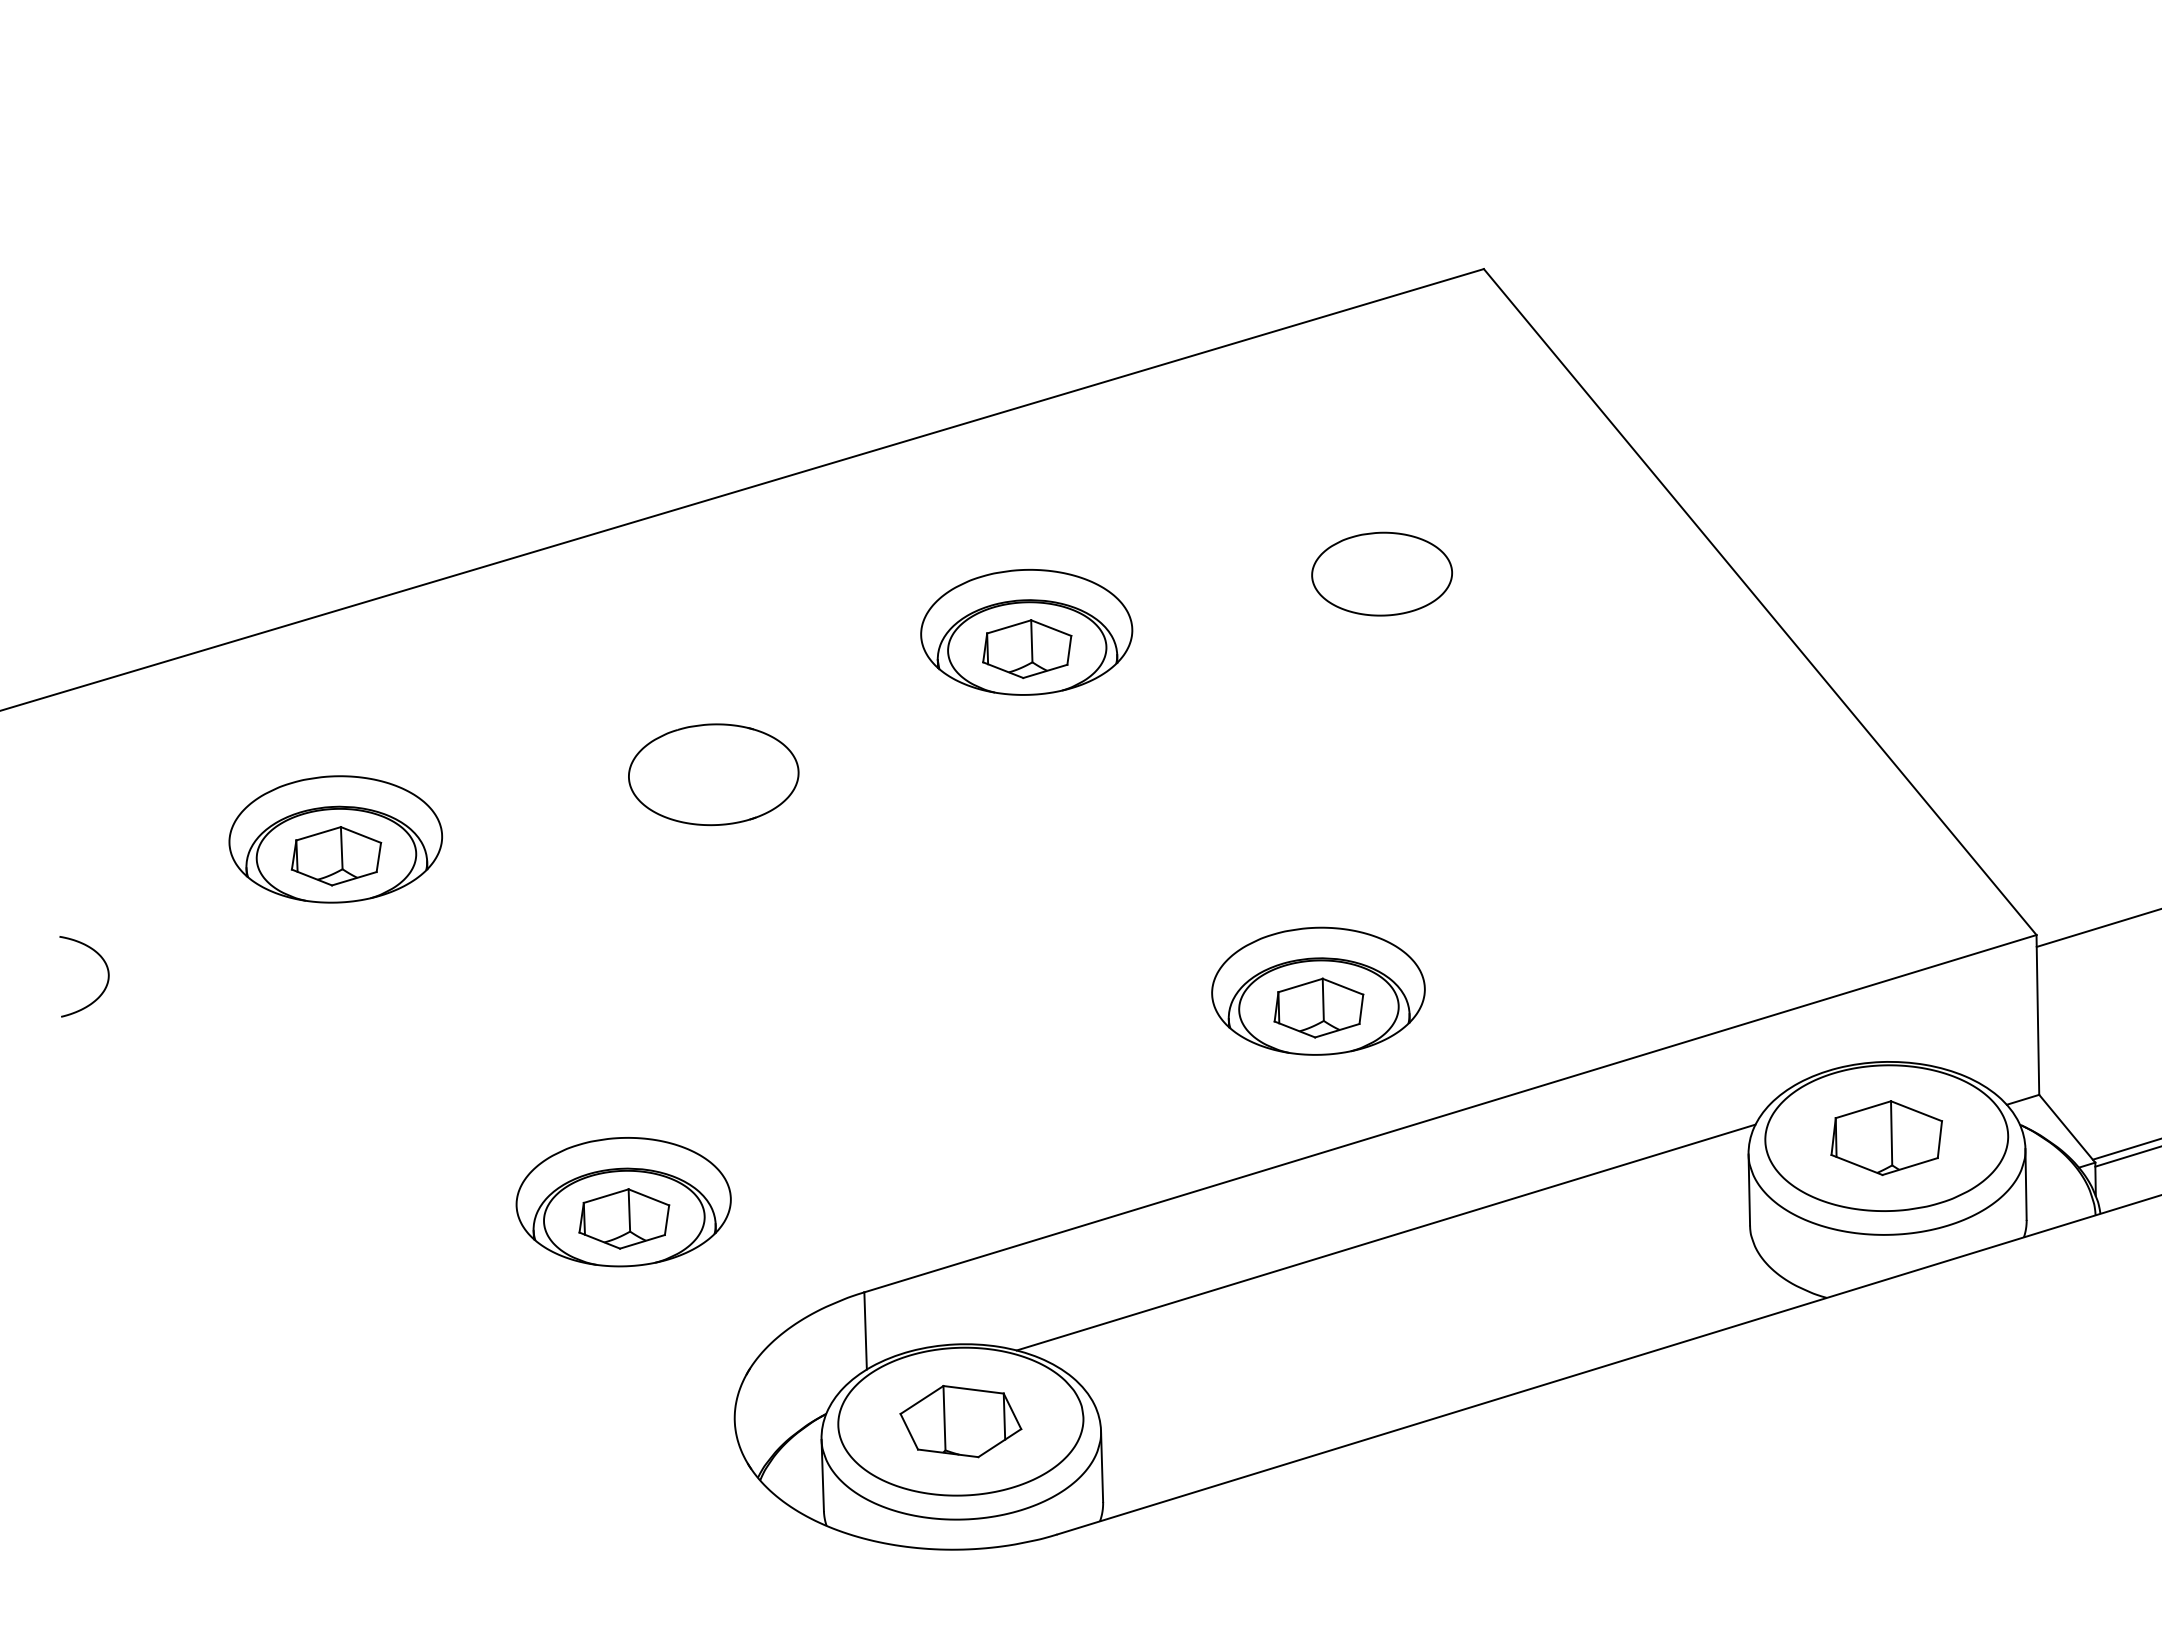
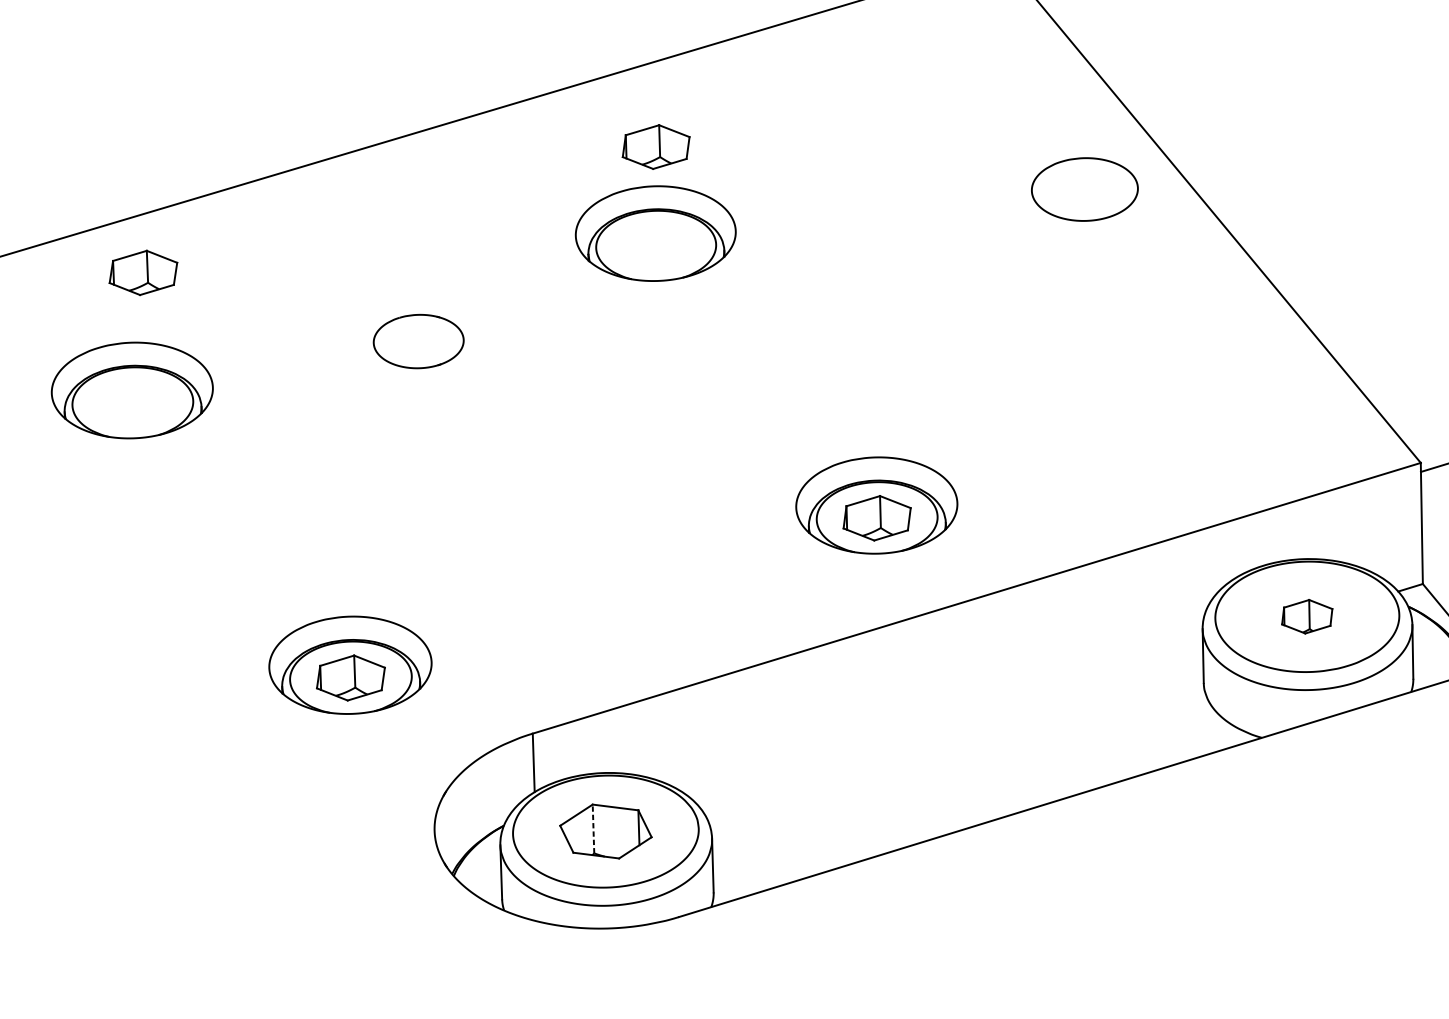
part: (1381, 573) -> (1084, 189), moved
part: (1027, 648) -> (656, 146), moved
part: (713, 774) -> (418, 341), size x0.7
part: (336, 856) -> (143, 273), moved
part: (1886, 1137) -> (1307, 616), size x0.6
line: (1385, 1237) -> (927, 692), removed
line: (944, 1417) -> (593, 828), solid -> dashed

